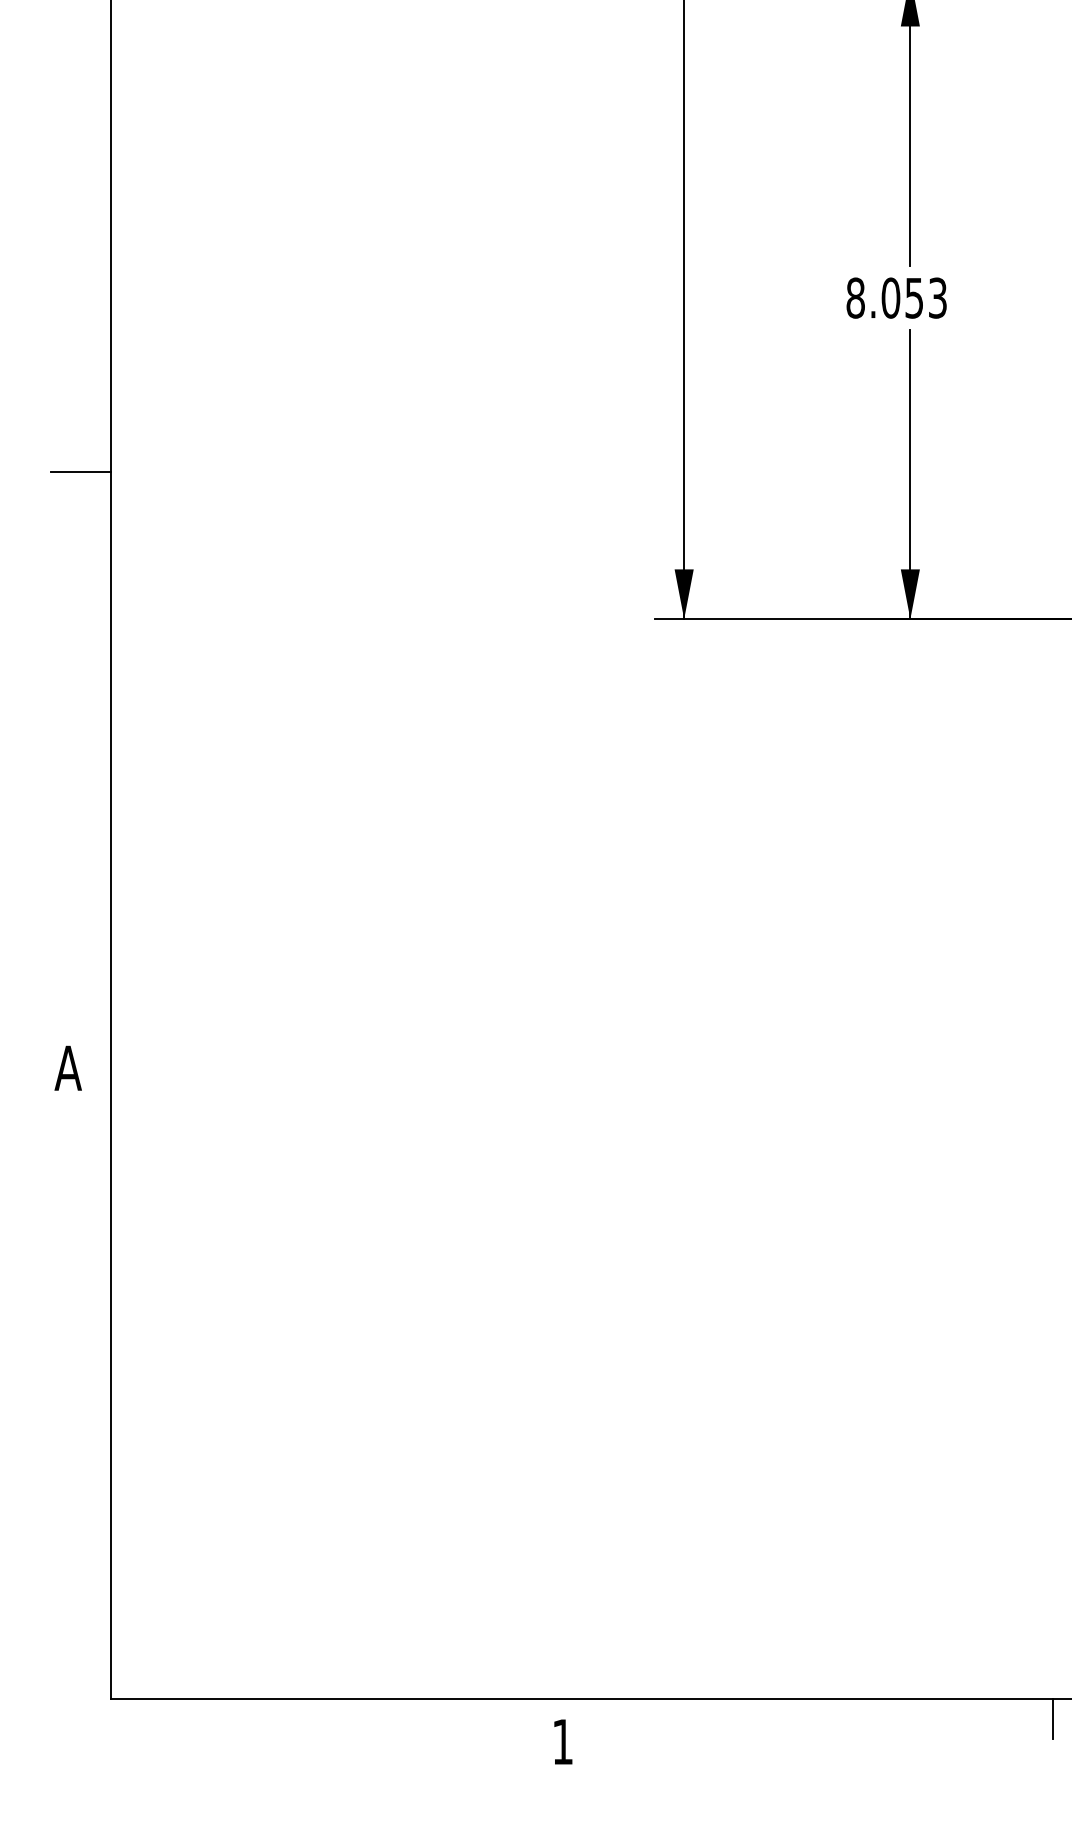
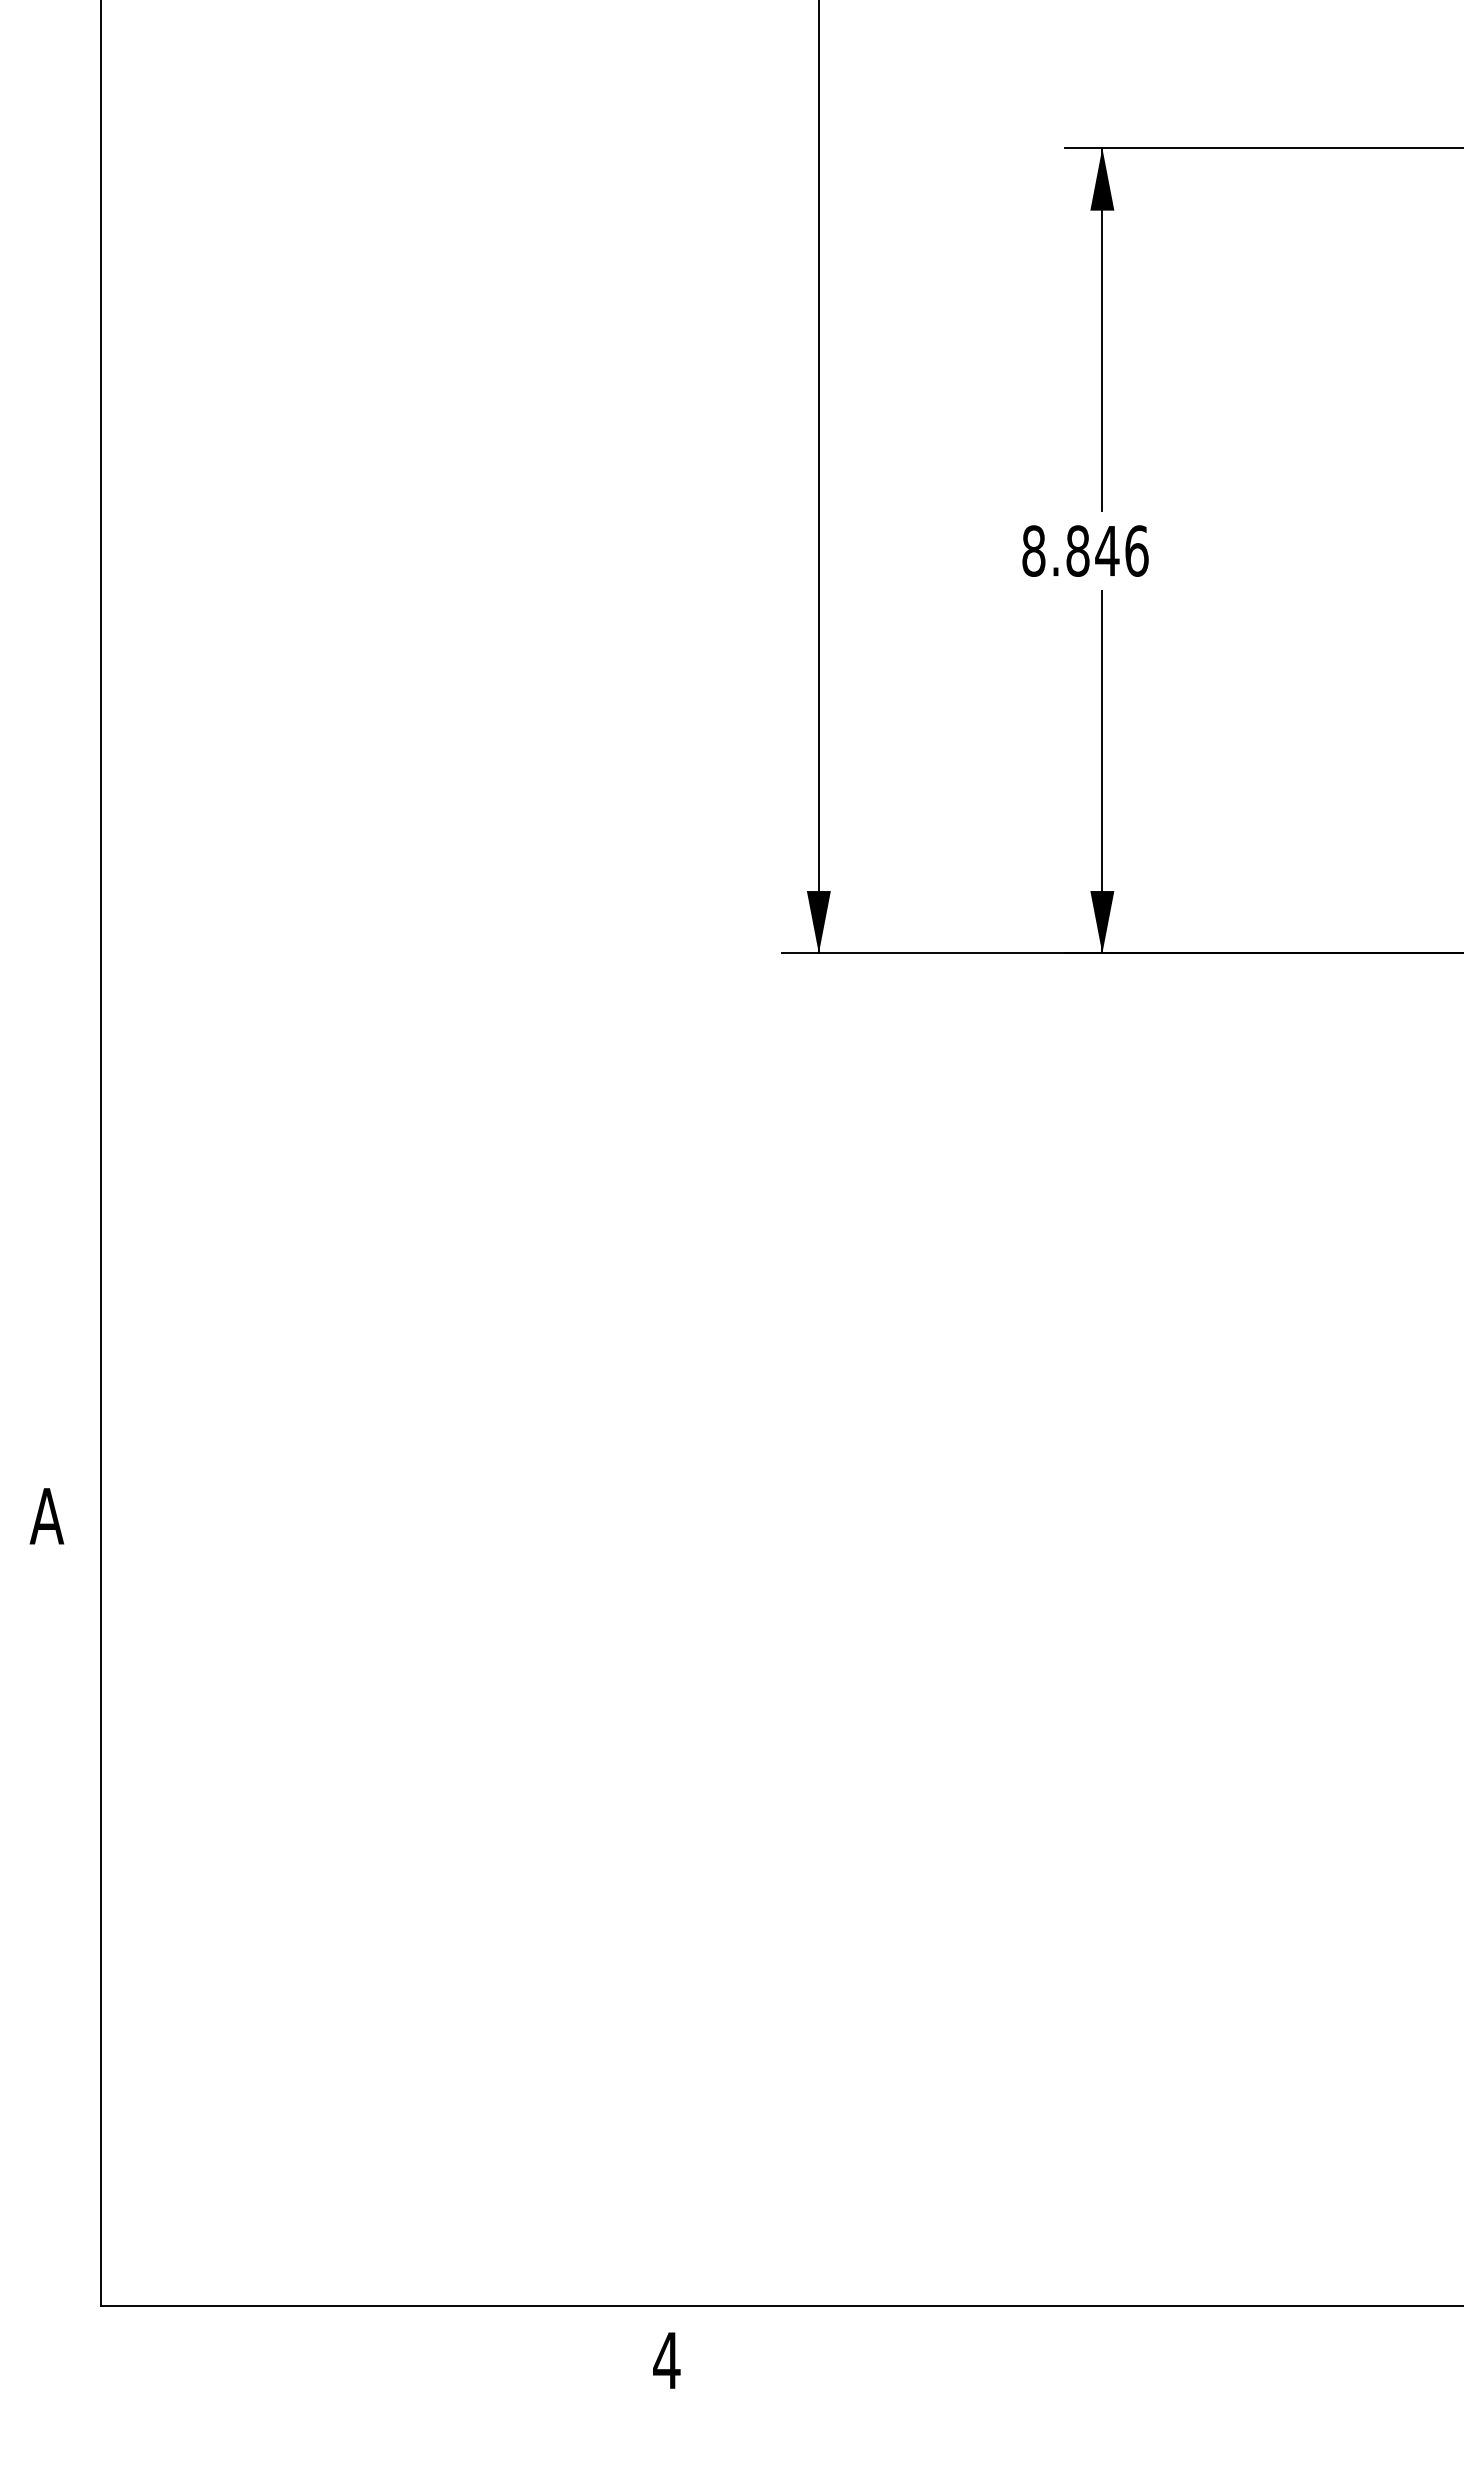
text: (914, 297) -> (1107, 550), 8.053 -> 8.846
line: (80, 472) -> (62, 769), removed
line: (1053, 1718) -> (1281, 2331), removed
text: (562, 1741) -> (666, 2360), 1 -> 4

